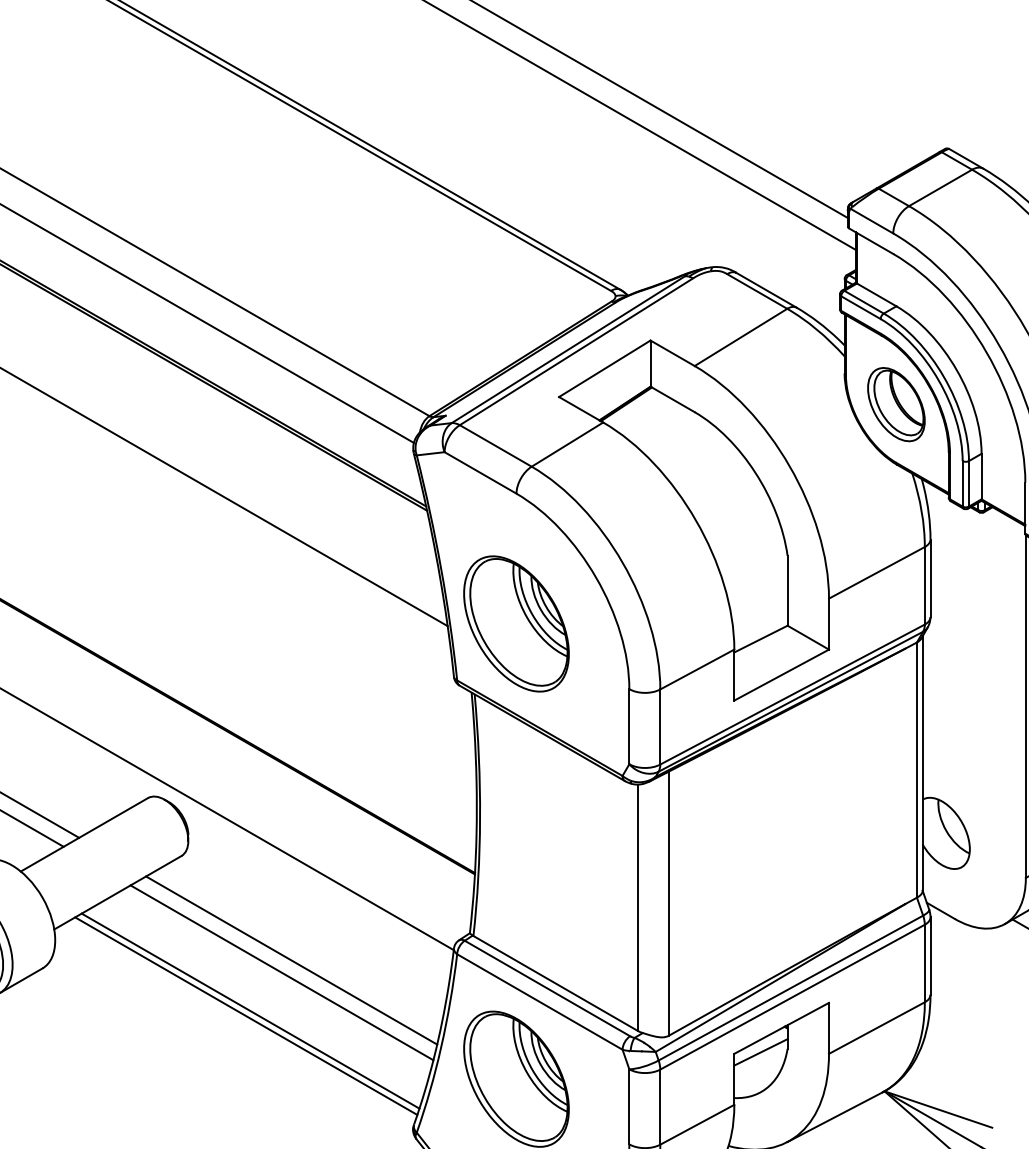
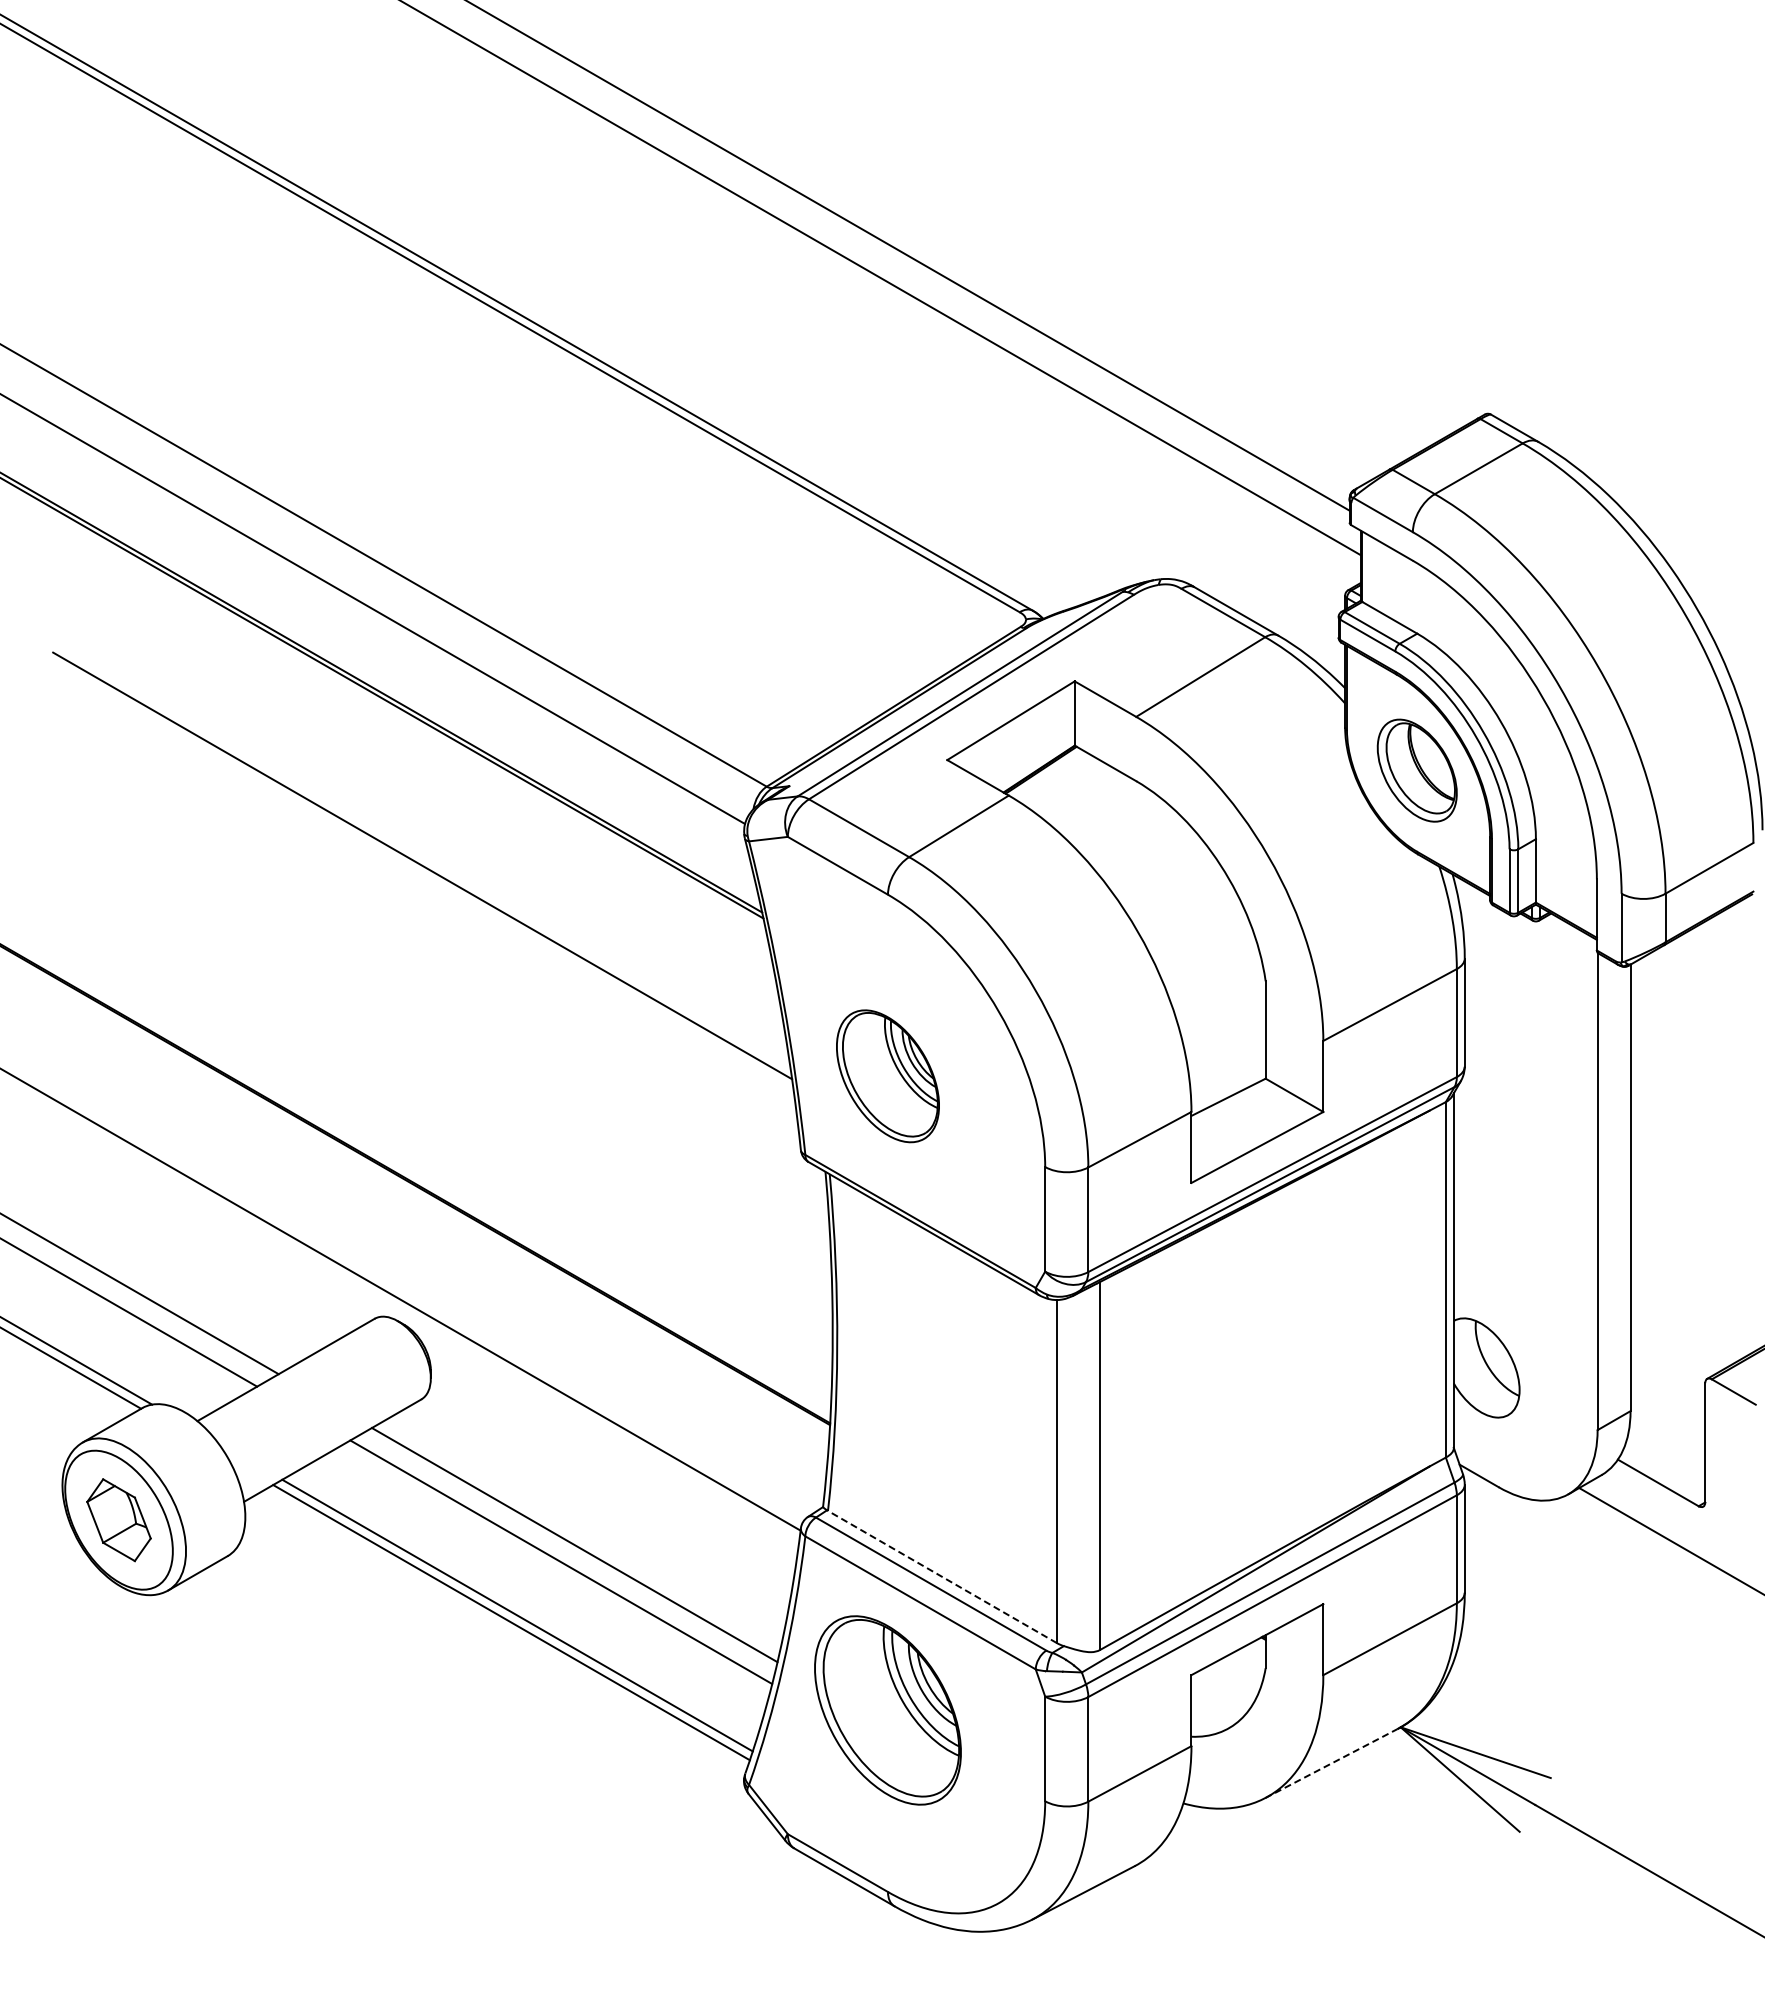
part: (516, 624) -> (887, 1076), size x0.7
line: (555, 983) -> (942, 1576), solid -> dashed
line: (760, 1051) -> (1228, 1672), removed
line: (834, 1117) -> (1331, 1763), solid -> dashed

